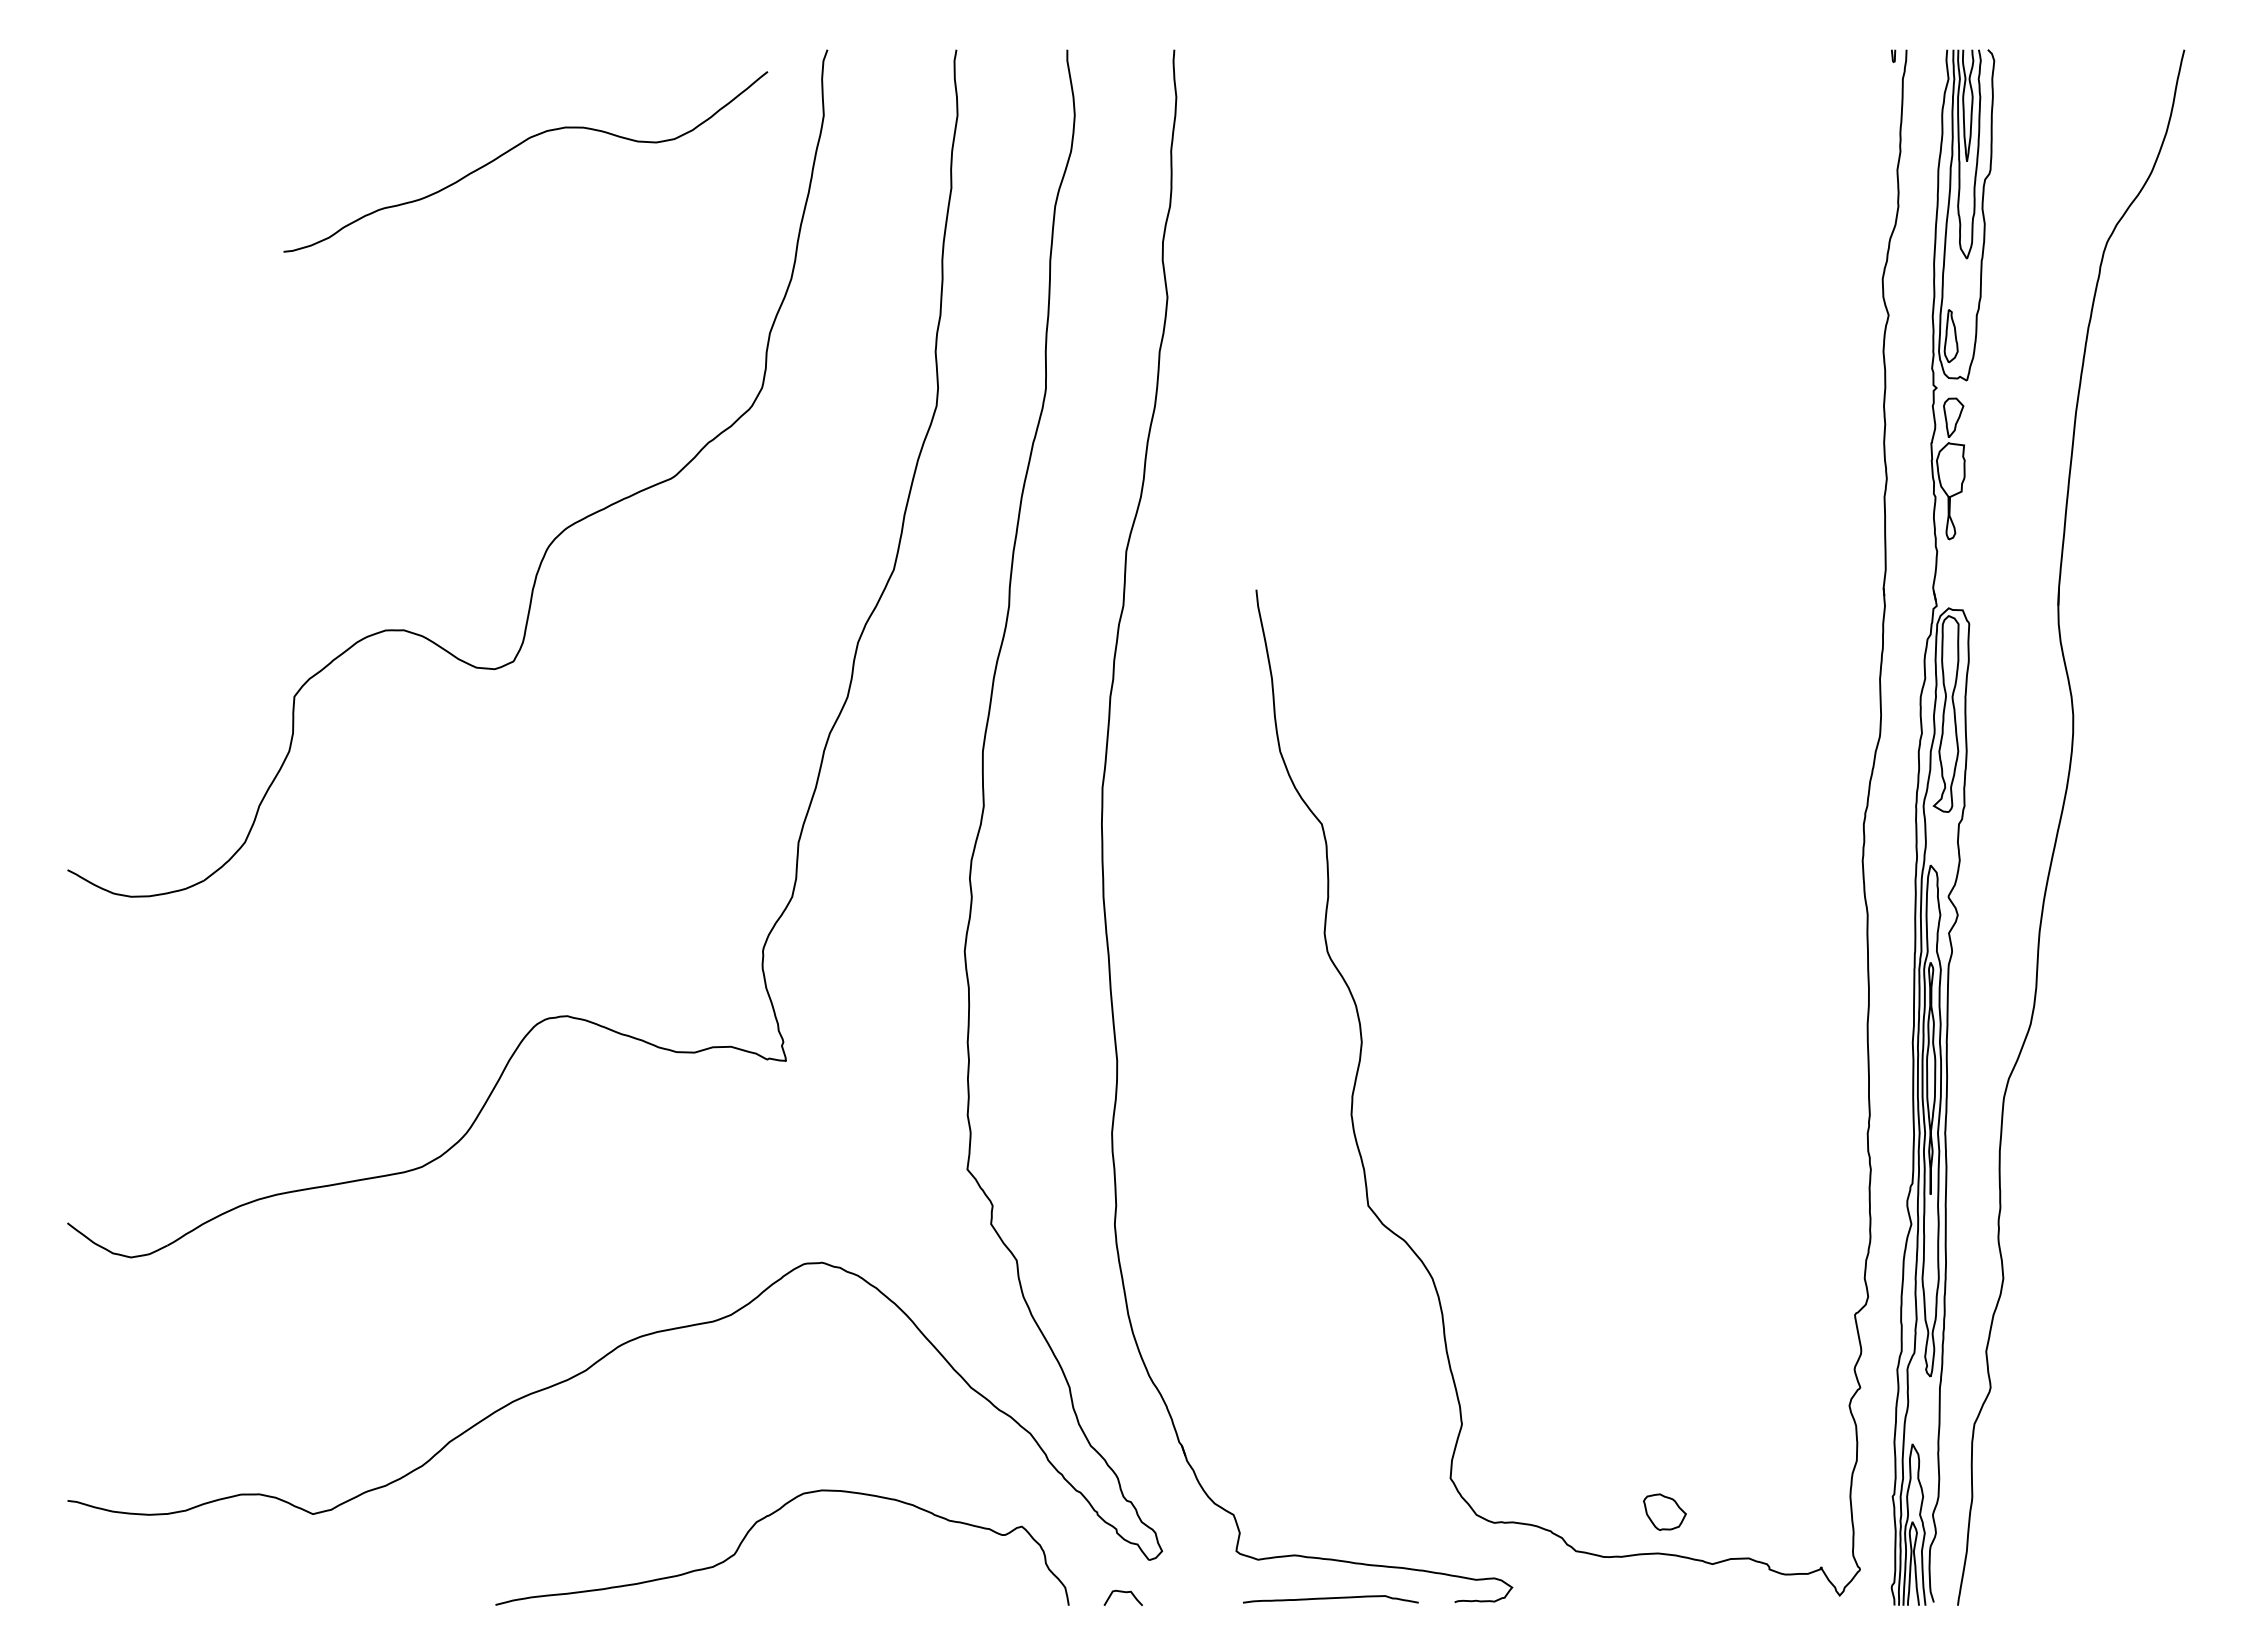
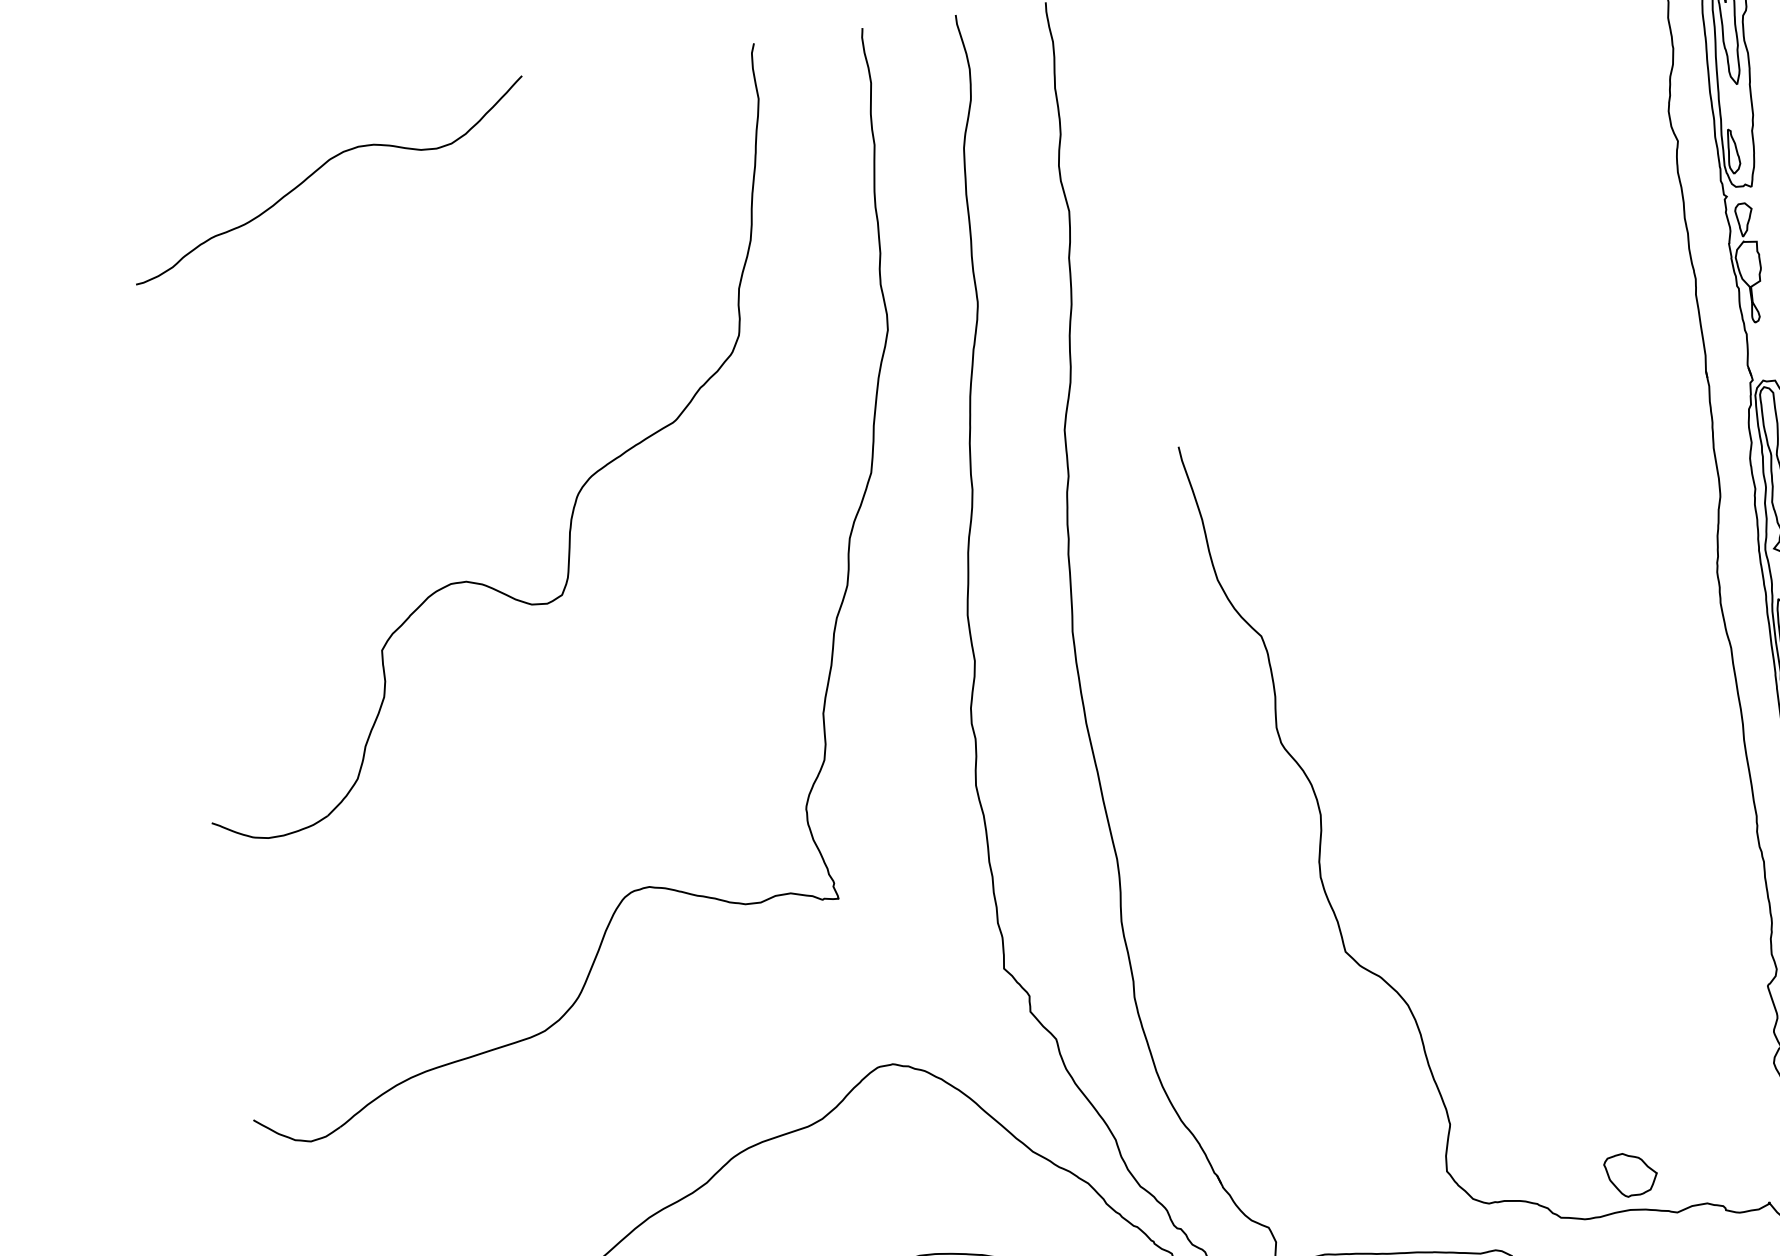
curve: (516, 147) -> (319, 169), moved
part: (1664, 1511) -> (1630, 1173), size x1.43

